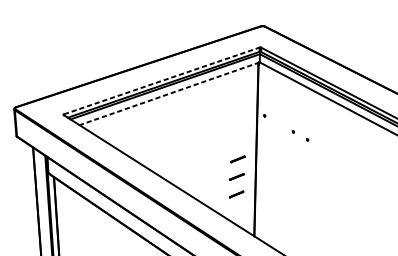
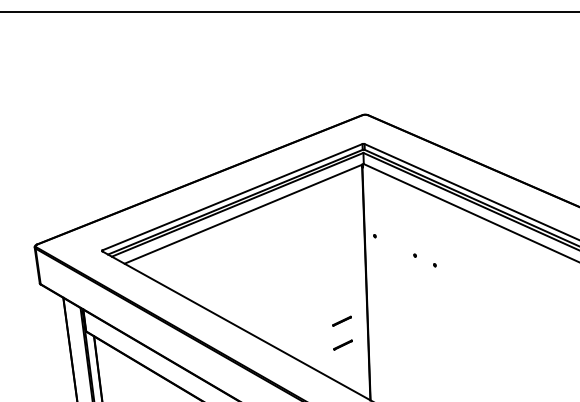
line: (162, 80) -> (233, 196), dashed -> solid
line: (169, 93) -> (244, 213), dashed -> solid
line: (237, 158) -> (341, 296), removed

